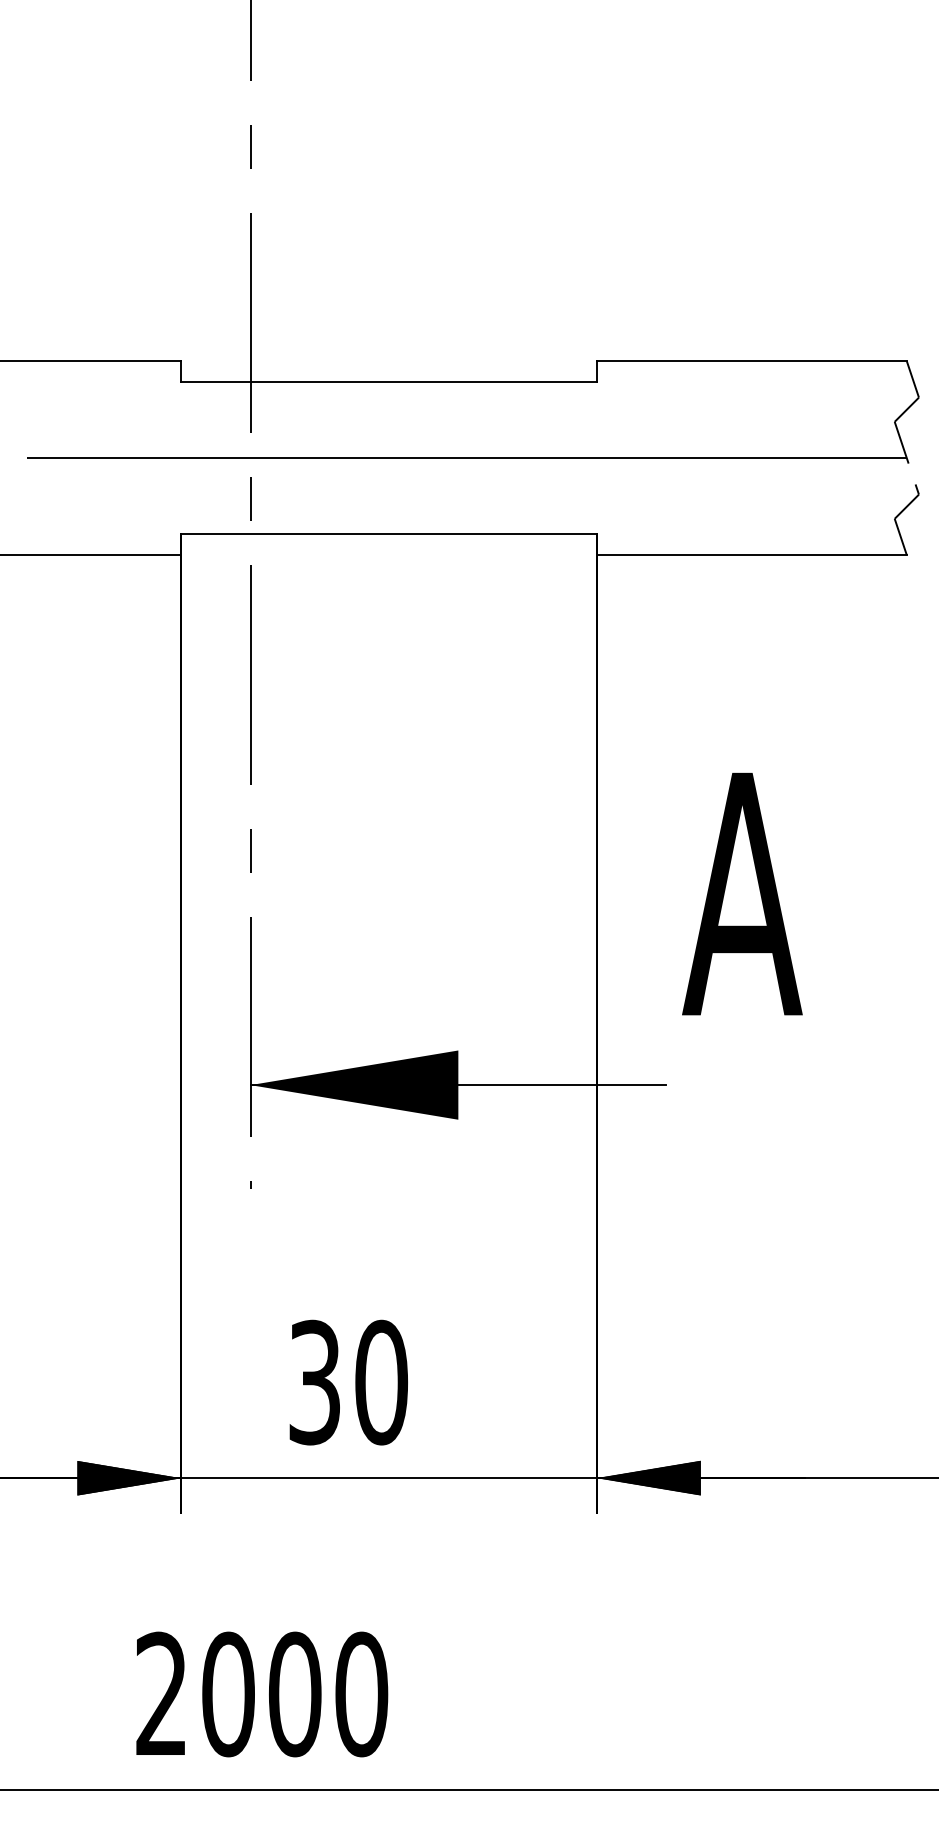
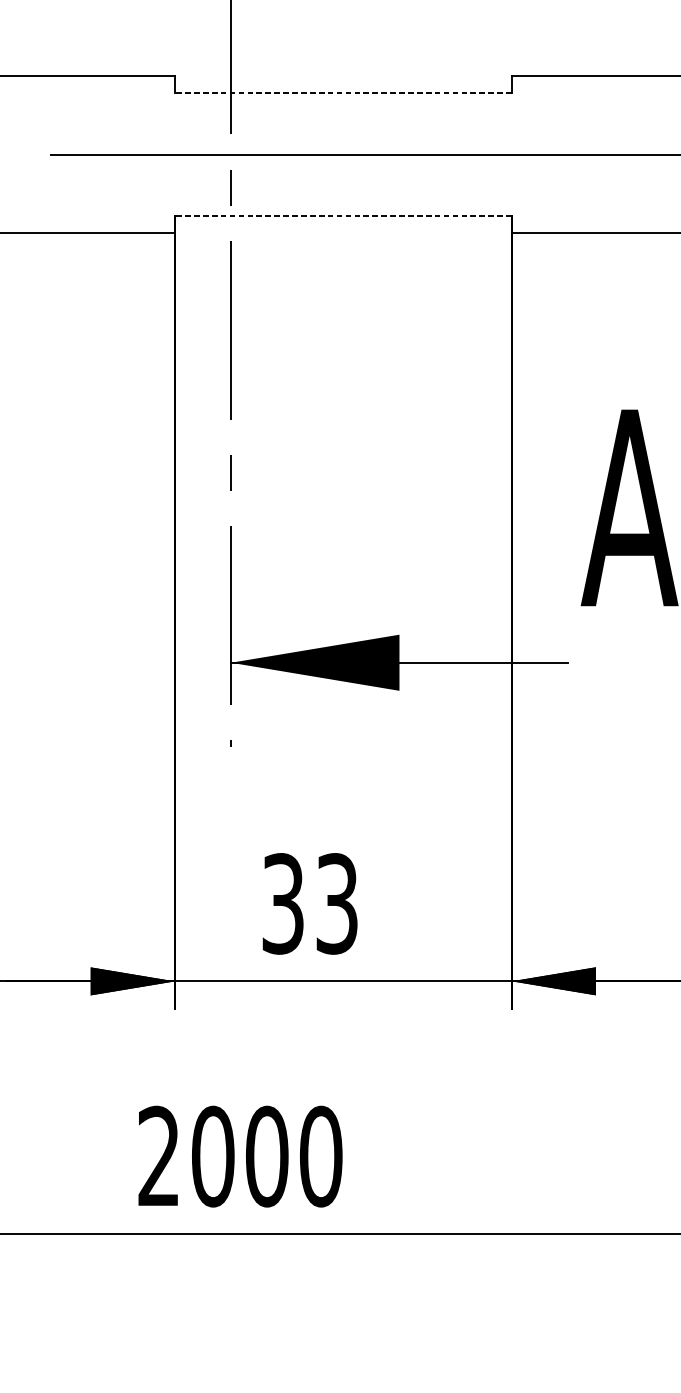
line: (389, 382) -> (343, 93), solid -> dashed
line: (389, 534) -> (343, 216), solid -> dashed
text: (381, 1382) -> (337, 903), 30 -> 33

